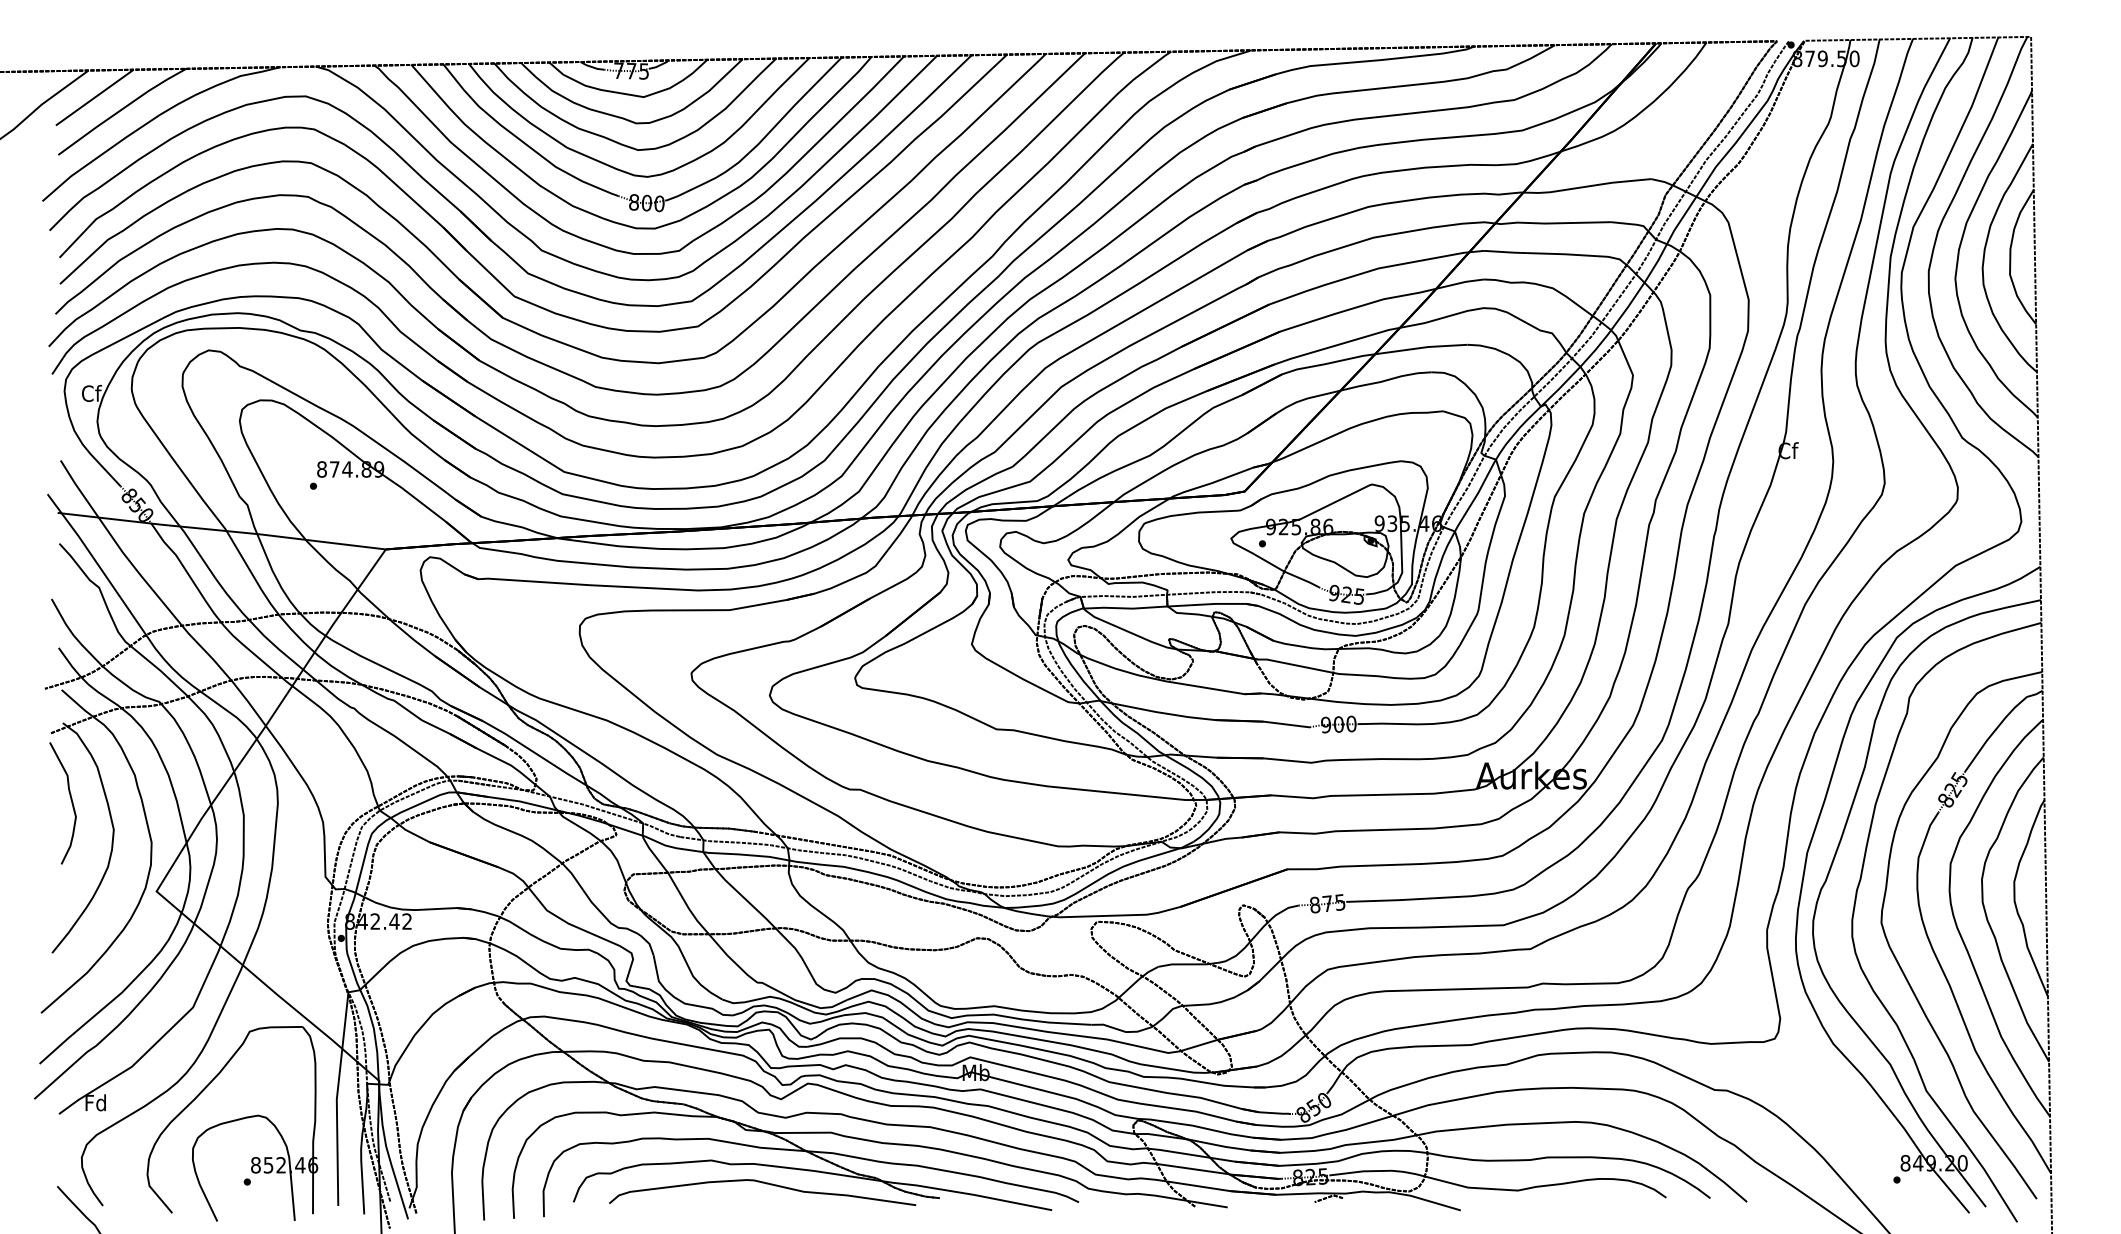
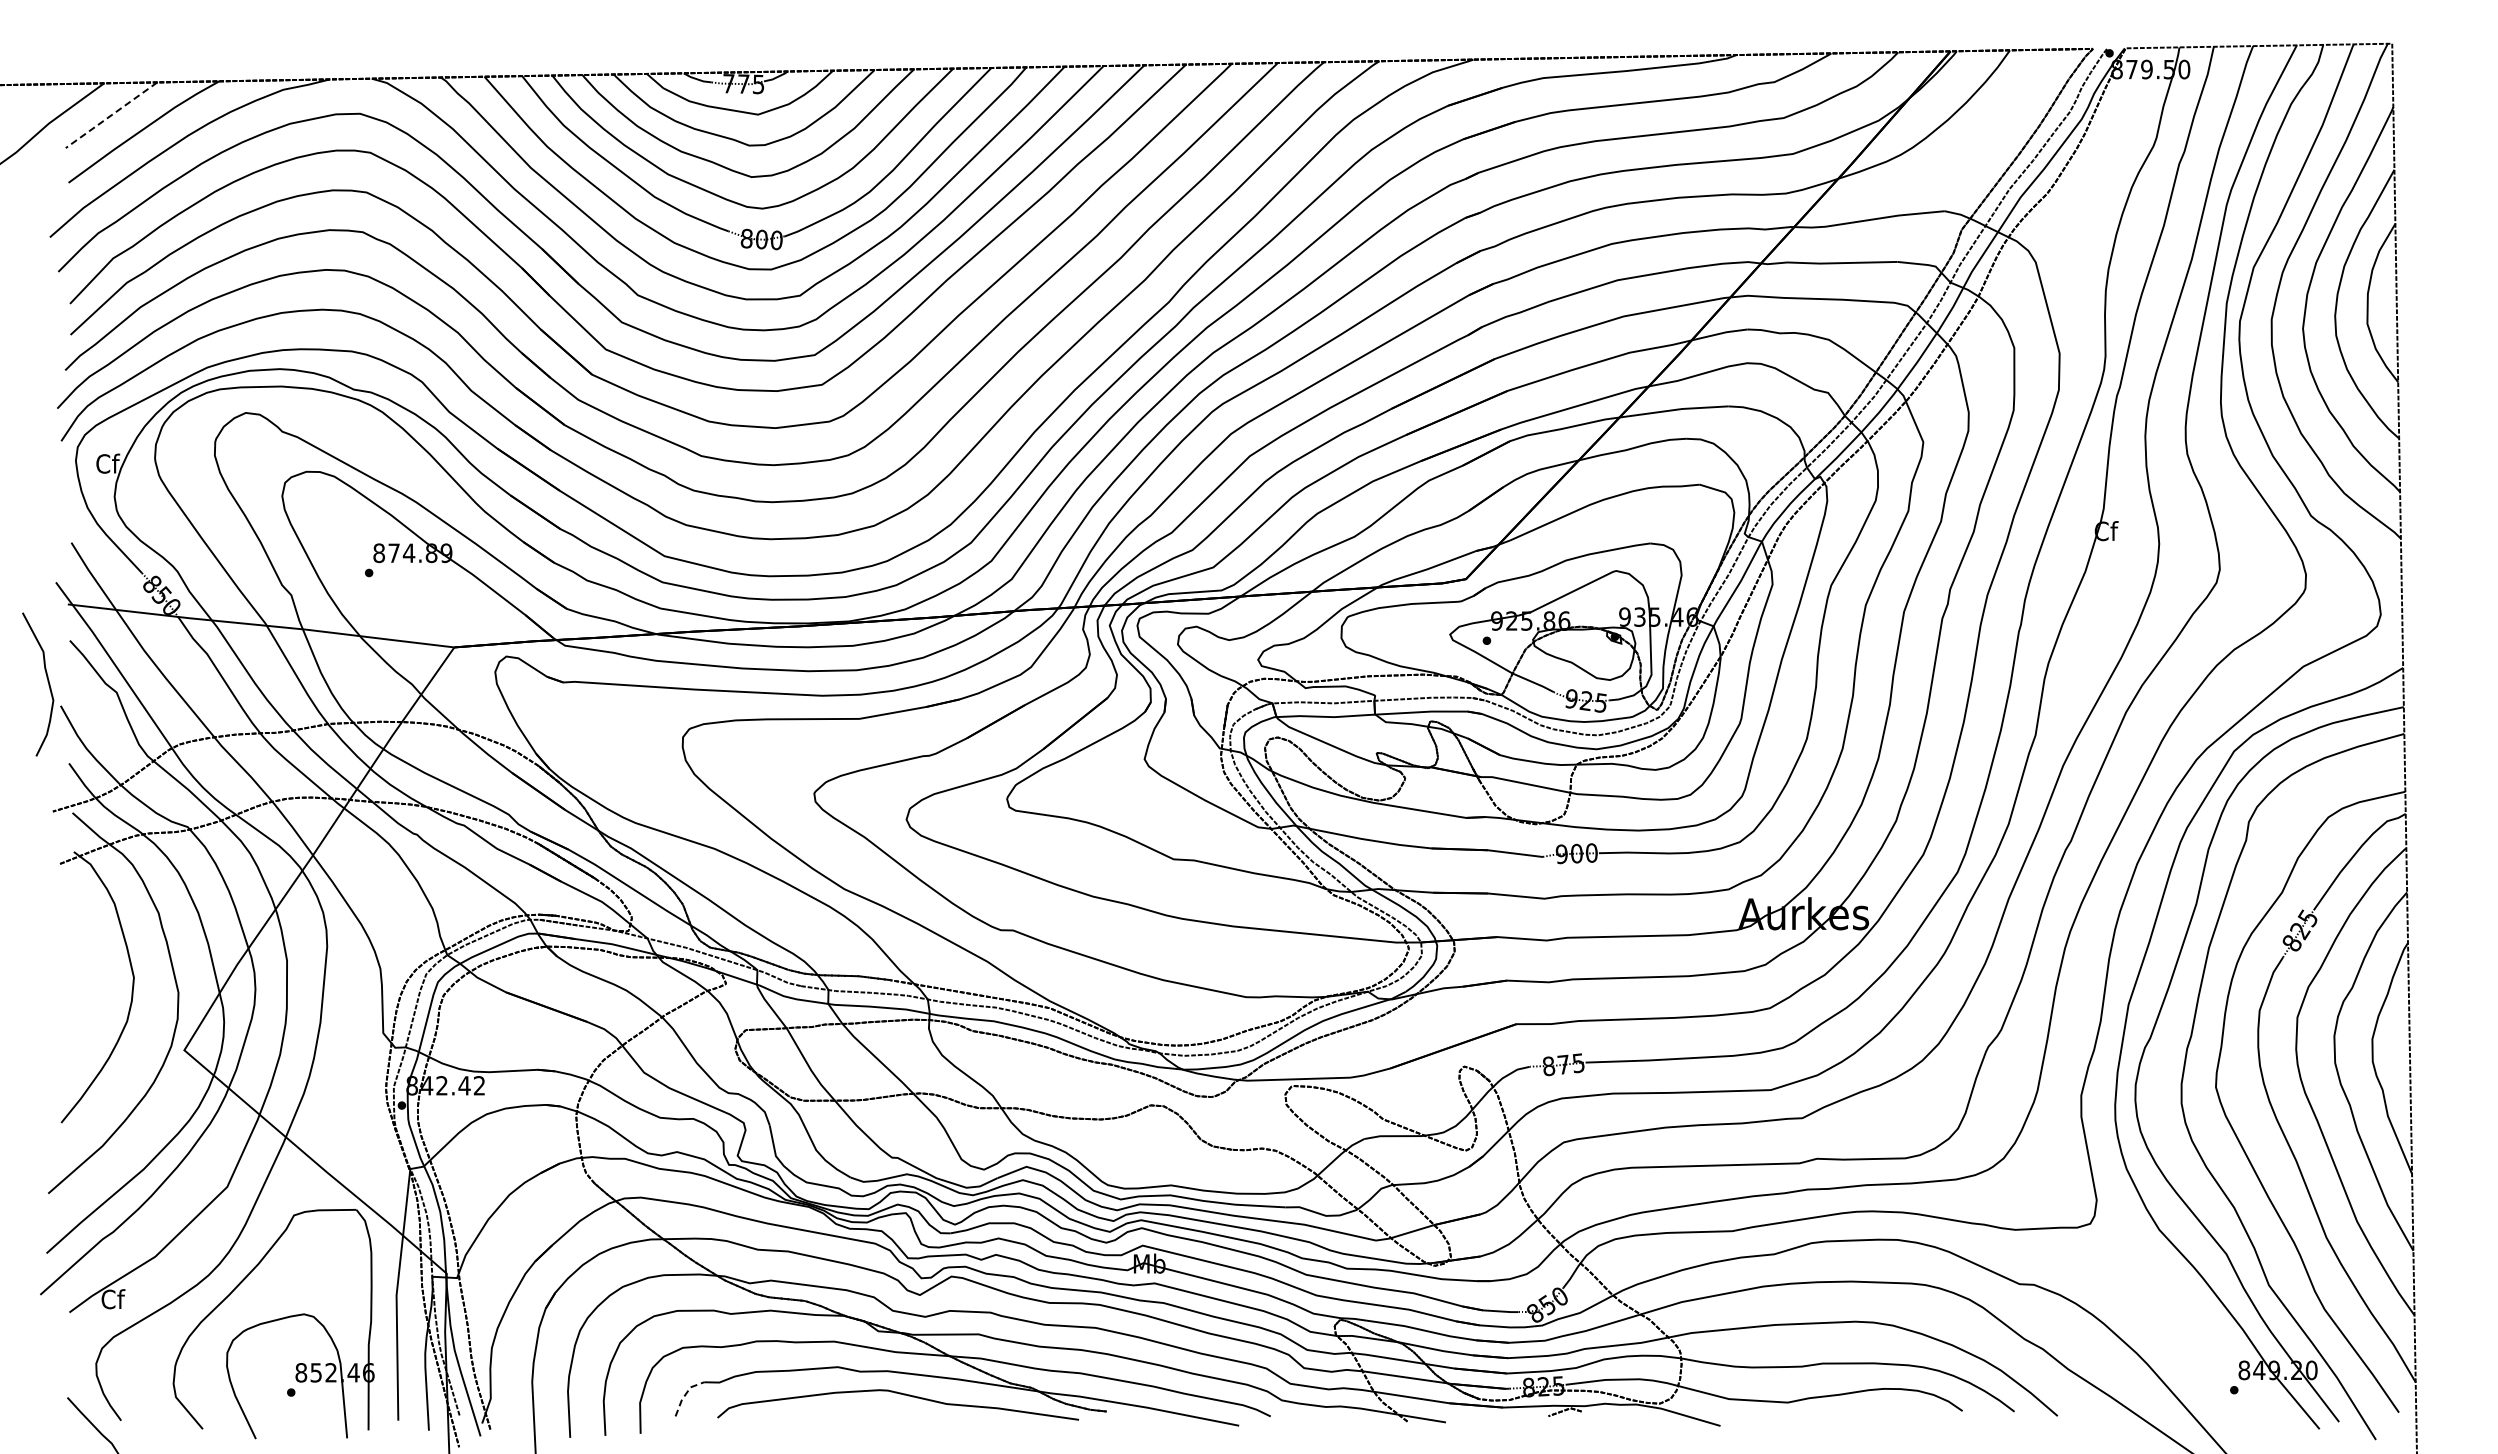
line: (94, 97) -> (111, 115), solid -> dashed
curve: (70, 800) -> (47, 681), moved
text: (95, 1103) -> (112, 1299), Fd -> Cf
line: (582, 1183) -> (685, 1394), solid -> dashed

